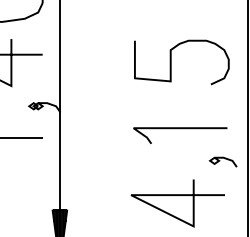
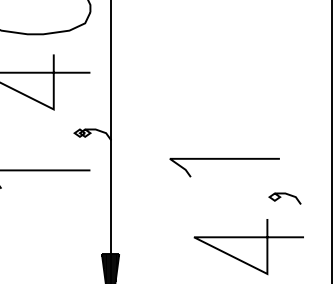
curve: (171, 62) -> (241, 81), removed
line: (180, 128) -> (224, 159), moved
curve: (220, 161) -> (281, 197), moved

